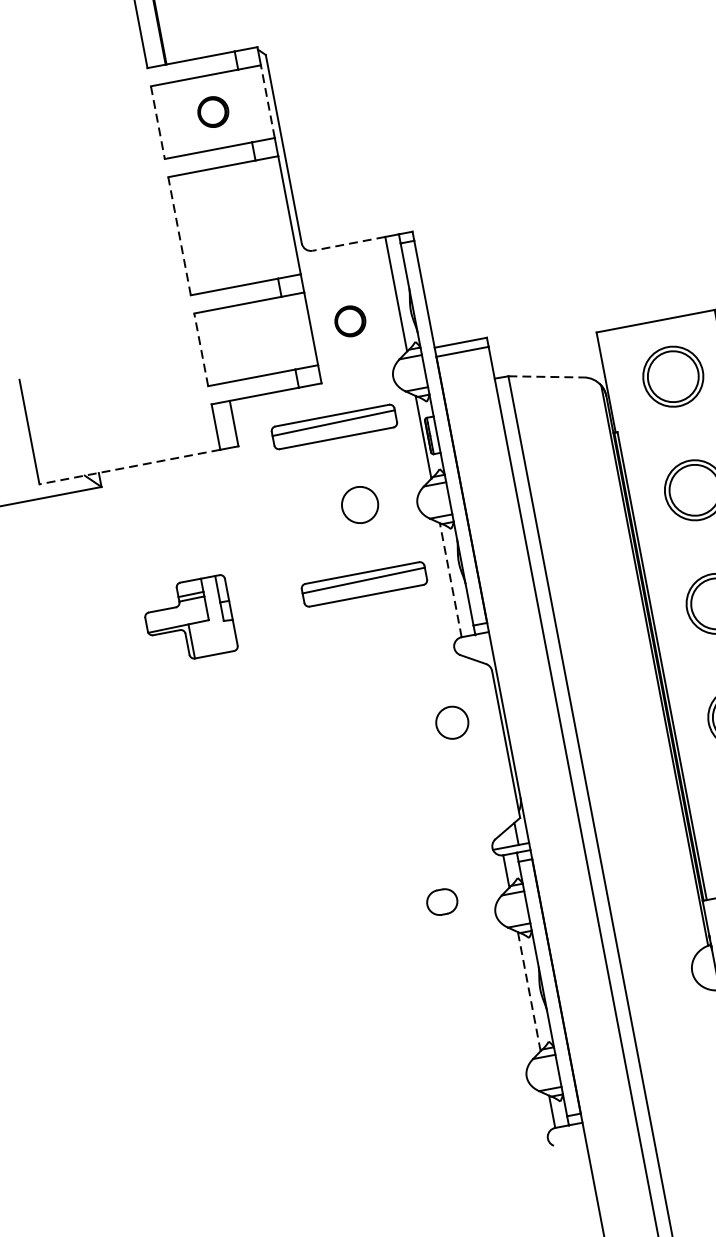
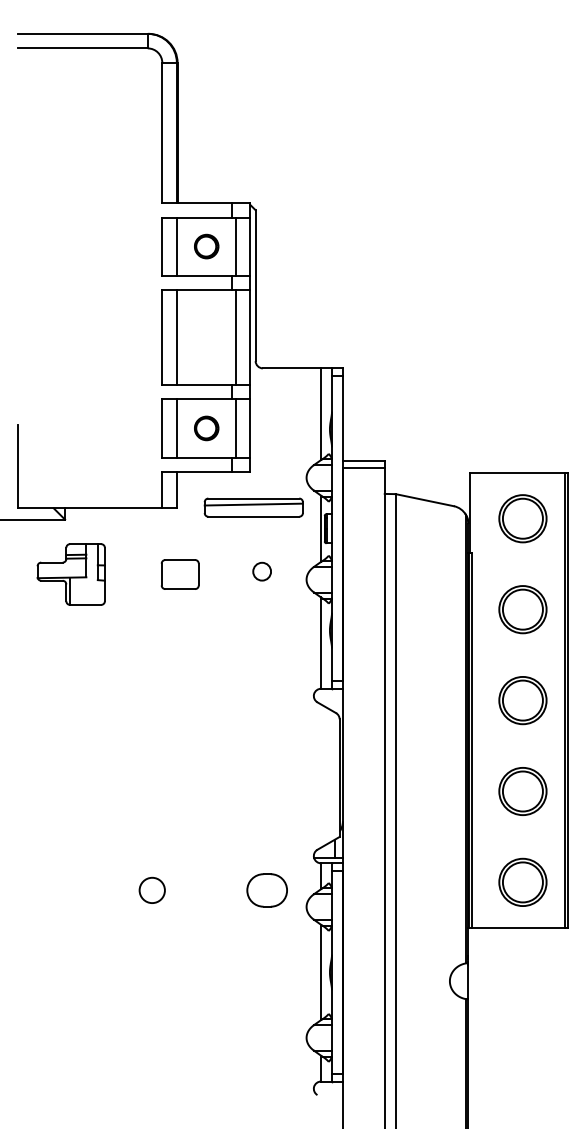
line: (268, 101) -> (250, 246), dashed -> solid
line: (249, 105) -> (235, 246), added
line: (175, 119) -> (176, 246), added
line: (158, 123) -> (162, 247), dashed -> solid
line: (270, 218) -> (235, 337), added
line: (197, 232) -> (176, 337), added
line: (179, 236) -> (162, 337), dashed -> solid
line: (348, 244) -> (291, 368), dashed -> solid
part: (350, 321) -> (206, 428), moved
line: (292, 332) -> (235, 428), added
line: (218, 346) -> (176, 428), added
line: (201, 348) -> (162, 427), dashed -> solid
line: (545, 377) -> (424, 500), dashed -> solid
line: (129, 467) -> (89, 508), dashed -> solid
circle: (360, 504) -> (262, 571), size x0.62
part: (257, 528) -> (179, 574), added
line: (451, 580) -> (321, 643), dashed -> solid
part: (364, 584) -> (253, 633), removed
part: (188, 620) -> (70, 574), moved
circle: (451, 721) -> (151, 889), moved
part: (441, 902) -> (266, 890), size x1.67
line: (529, 991) -> (321, 972), dashed -> solid

